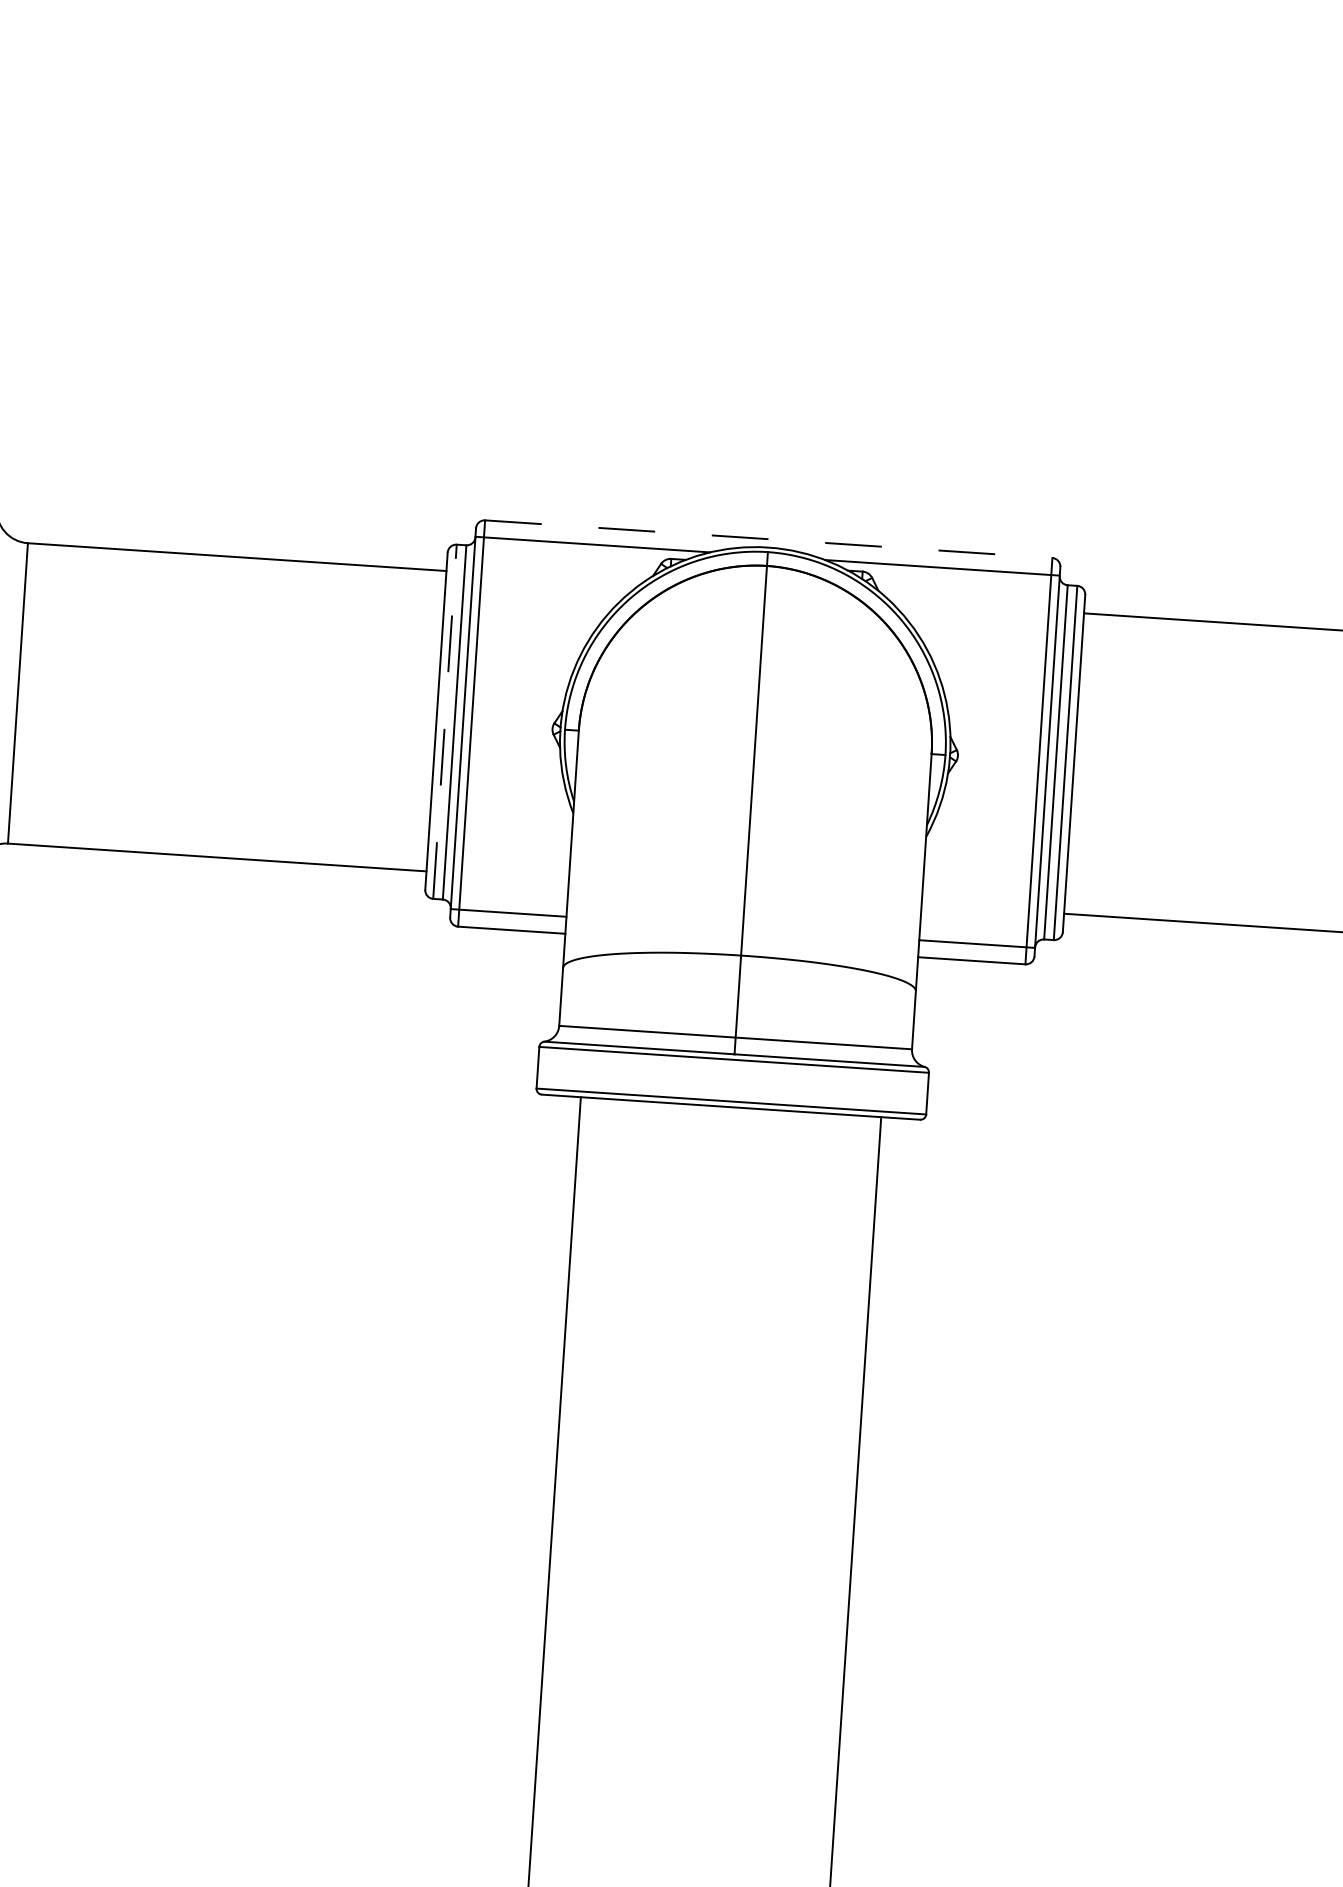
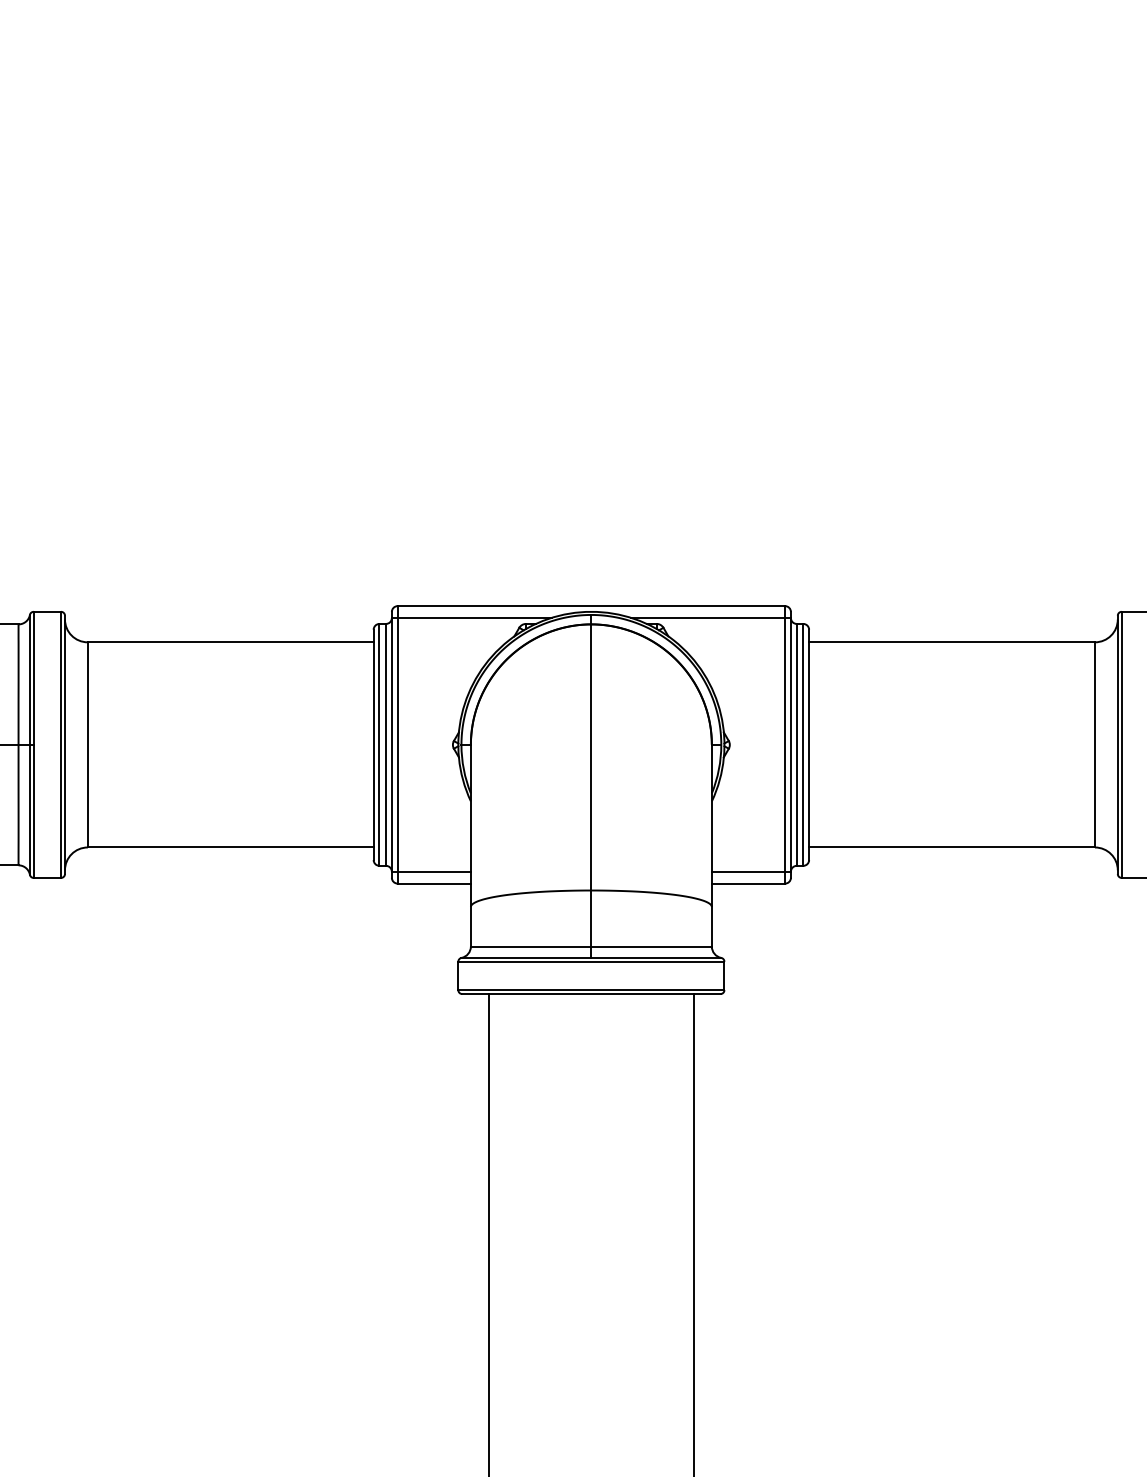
line: (768, 539) -> (591, 606), dashed -> solid
line: (445, 721) -> (379, 744), dashed -> solid

